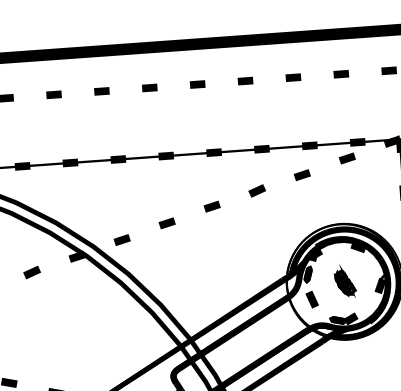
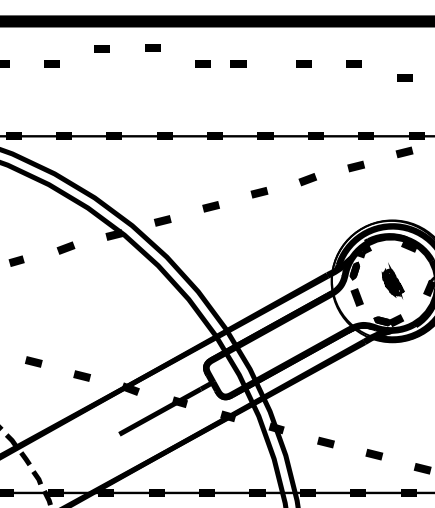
line: (341, 74) -> (404, 77), moved
line: (197, 84) -> (238, 63), moved
line: (101, 91) -> (152, 47), moved
line: (53, 94) -> (101, 48), moved

